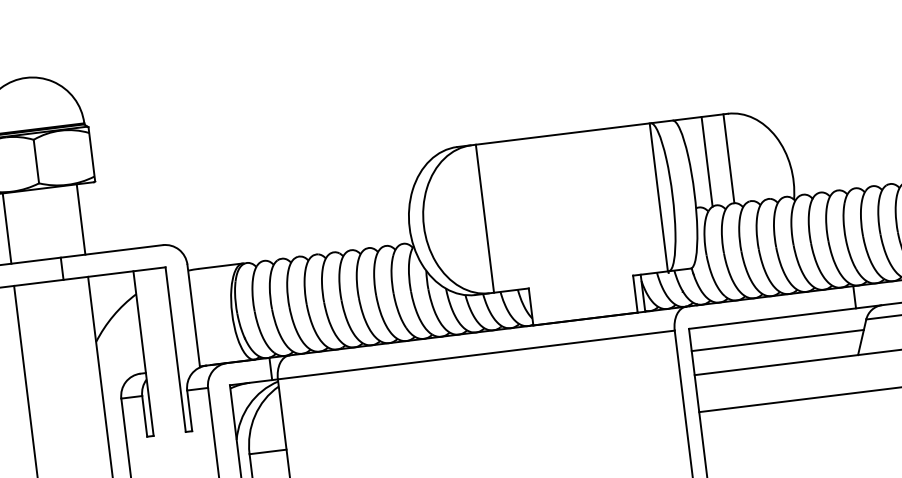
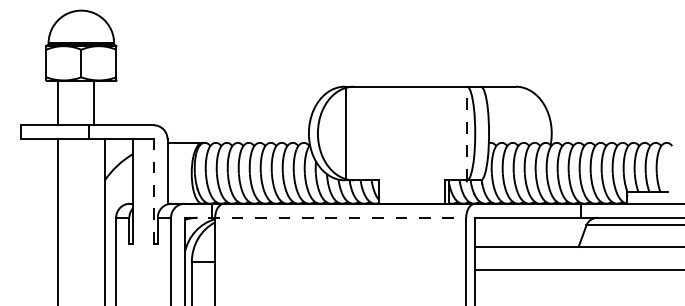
line: (729, 158) -> (513, 114), removed
line: (707, 160) -> (499, 114), removed
line: (658, 197) -> (466, 133), solid -> dashed
line: (80, 218) -> (93, 102), moved
line: (484, 218) -> (345, 133), moved
line: (777, 340) -> (529, 231), removed
line: (175, 348) -> (153, 190), solid -> dashed
line: (452, 357) -> (325, 217), solid -> dashed

